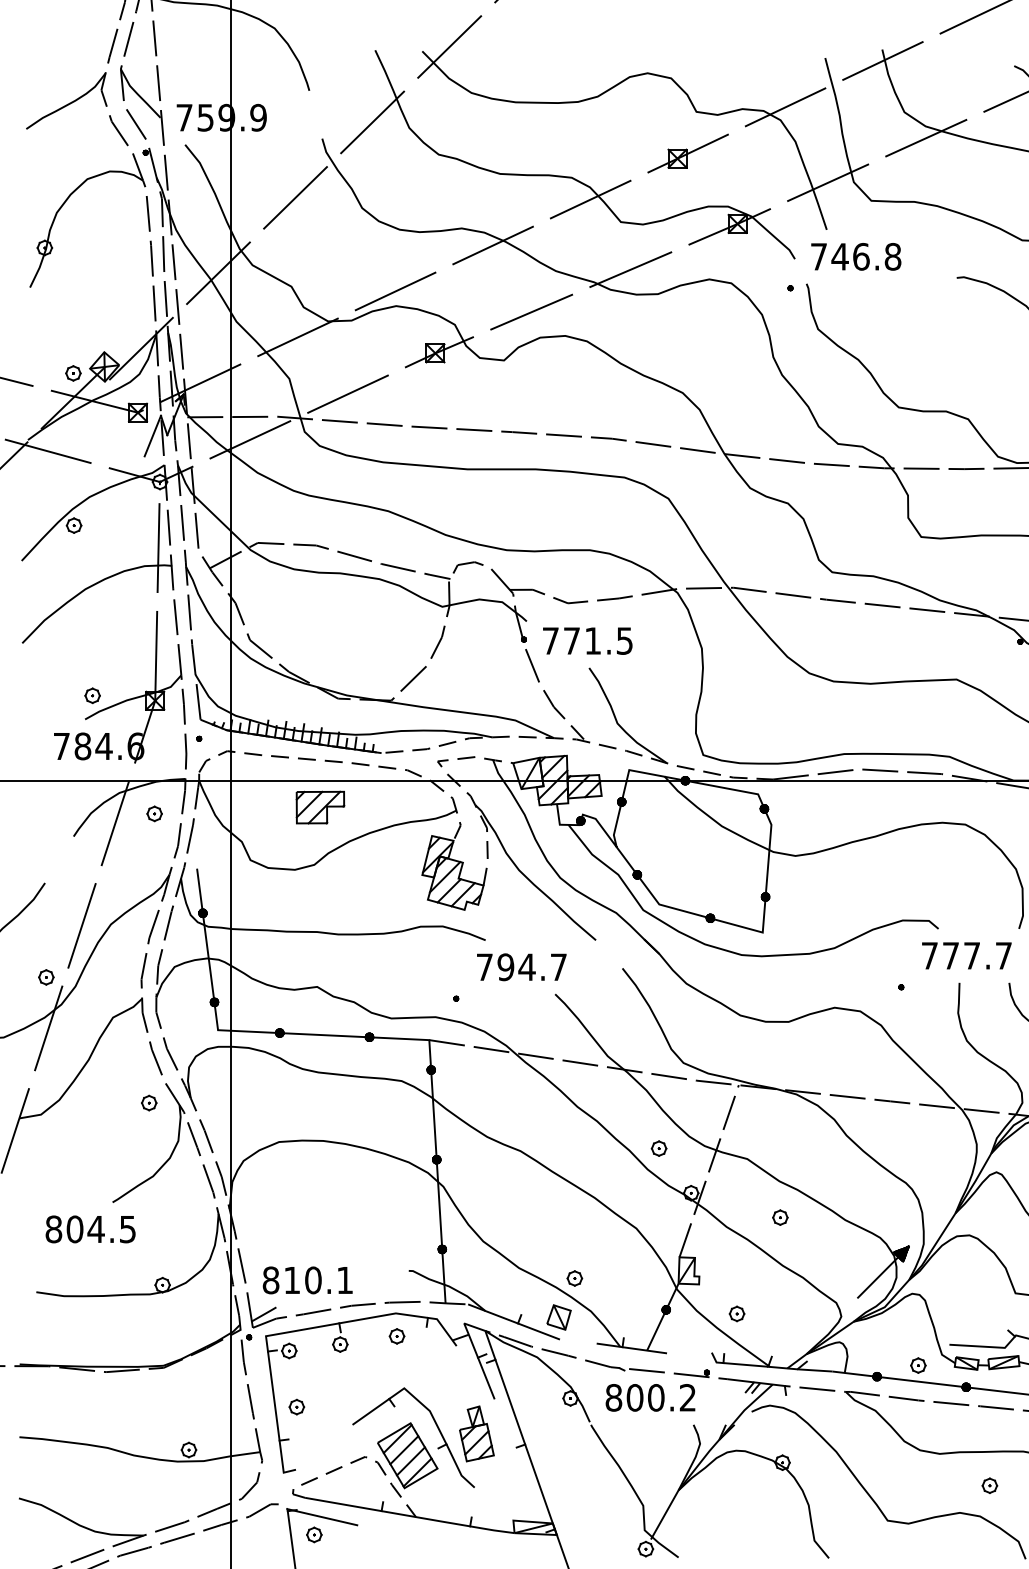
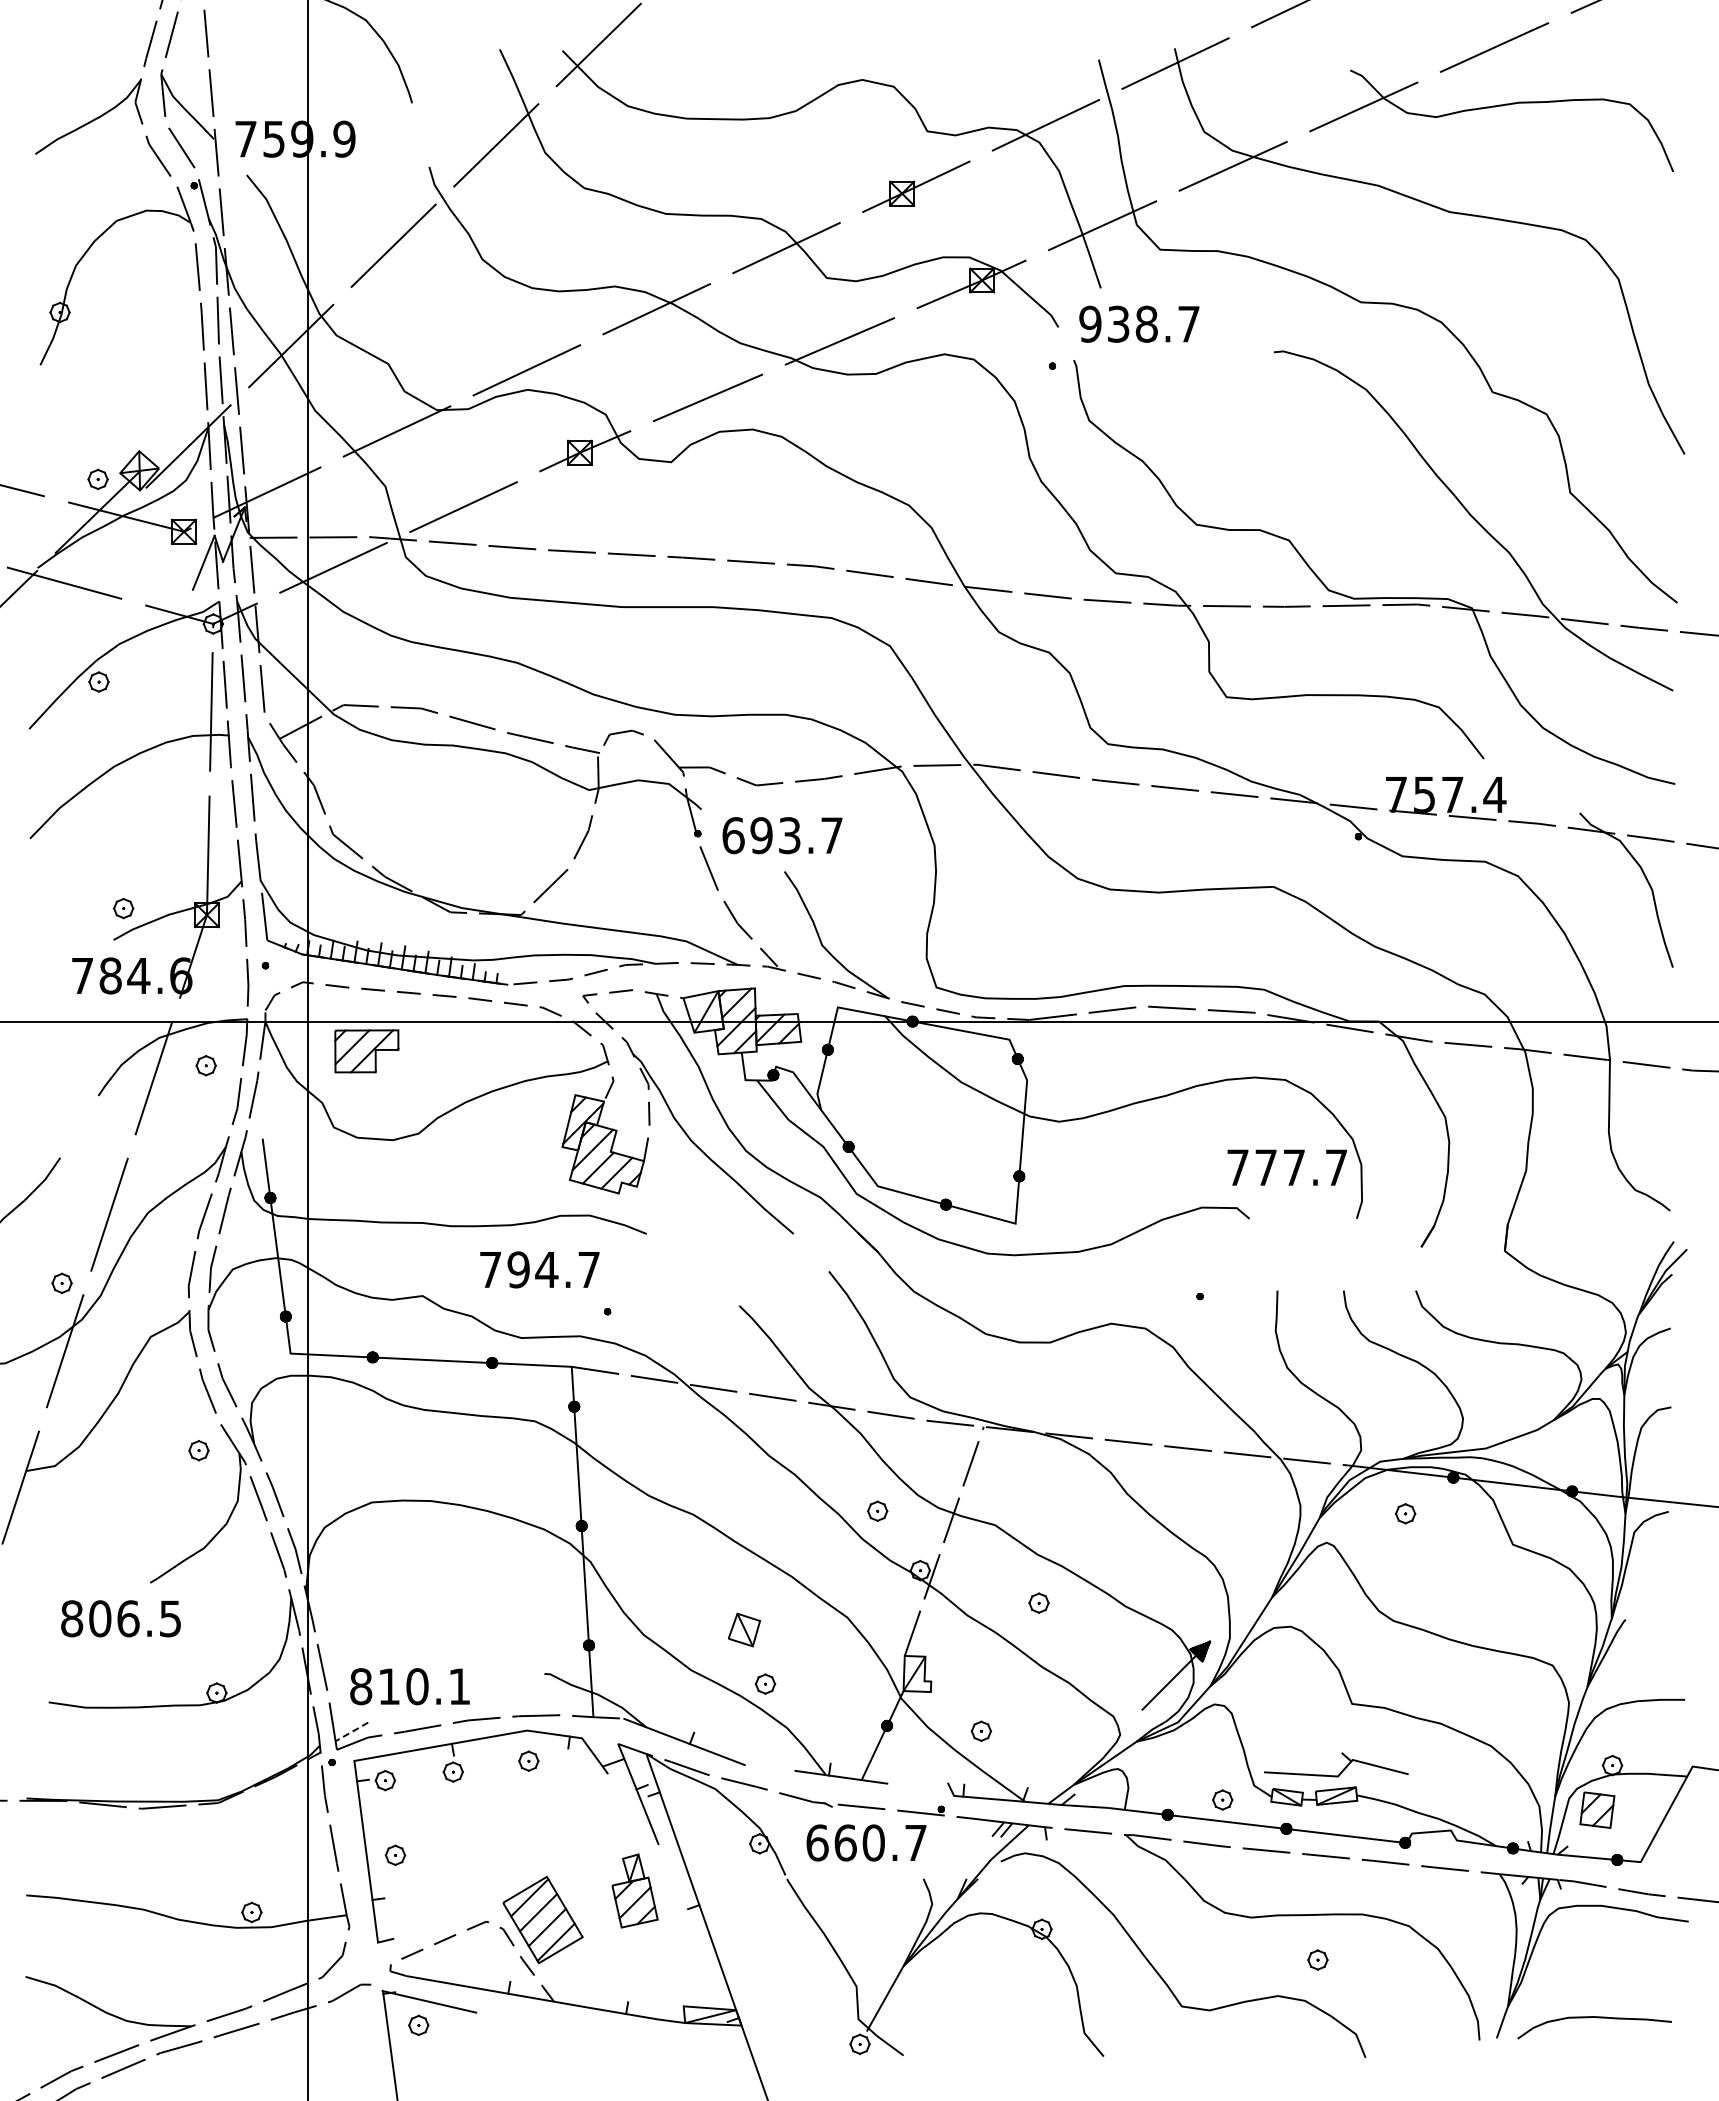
text: (855, 256) -> (1139, 323), 746.8 -> 938.7
text: (587, 640) -> (782, 835), 771.5 -> 693.7
part: (320, 807) -> (366, 1051), moved
text: (966, 955) -> (1286, 1167), moved
text: (521, 966) -> (539, 1269), moved
text: (96, 1229) -> (128, 1618), 804.5 -> 806.5
line: (264, 1314) -> (352, 1731), solid -> dashed
part: (559, 1317) -> (744, 1629), moved
text: (650, 1397) -> (866, 1842), 800.2 -> 660.7
part: (436, 1426) -> (581, 1880), removed

